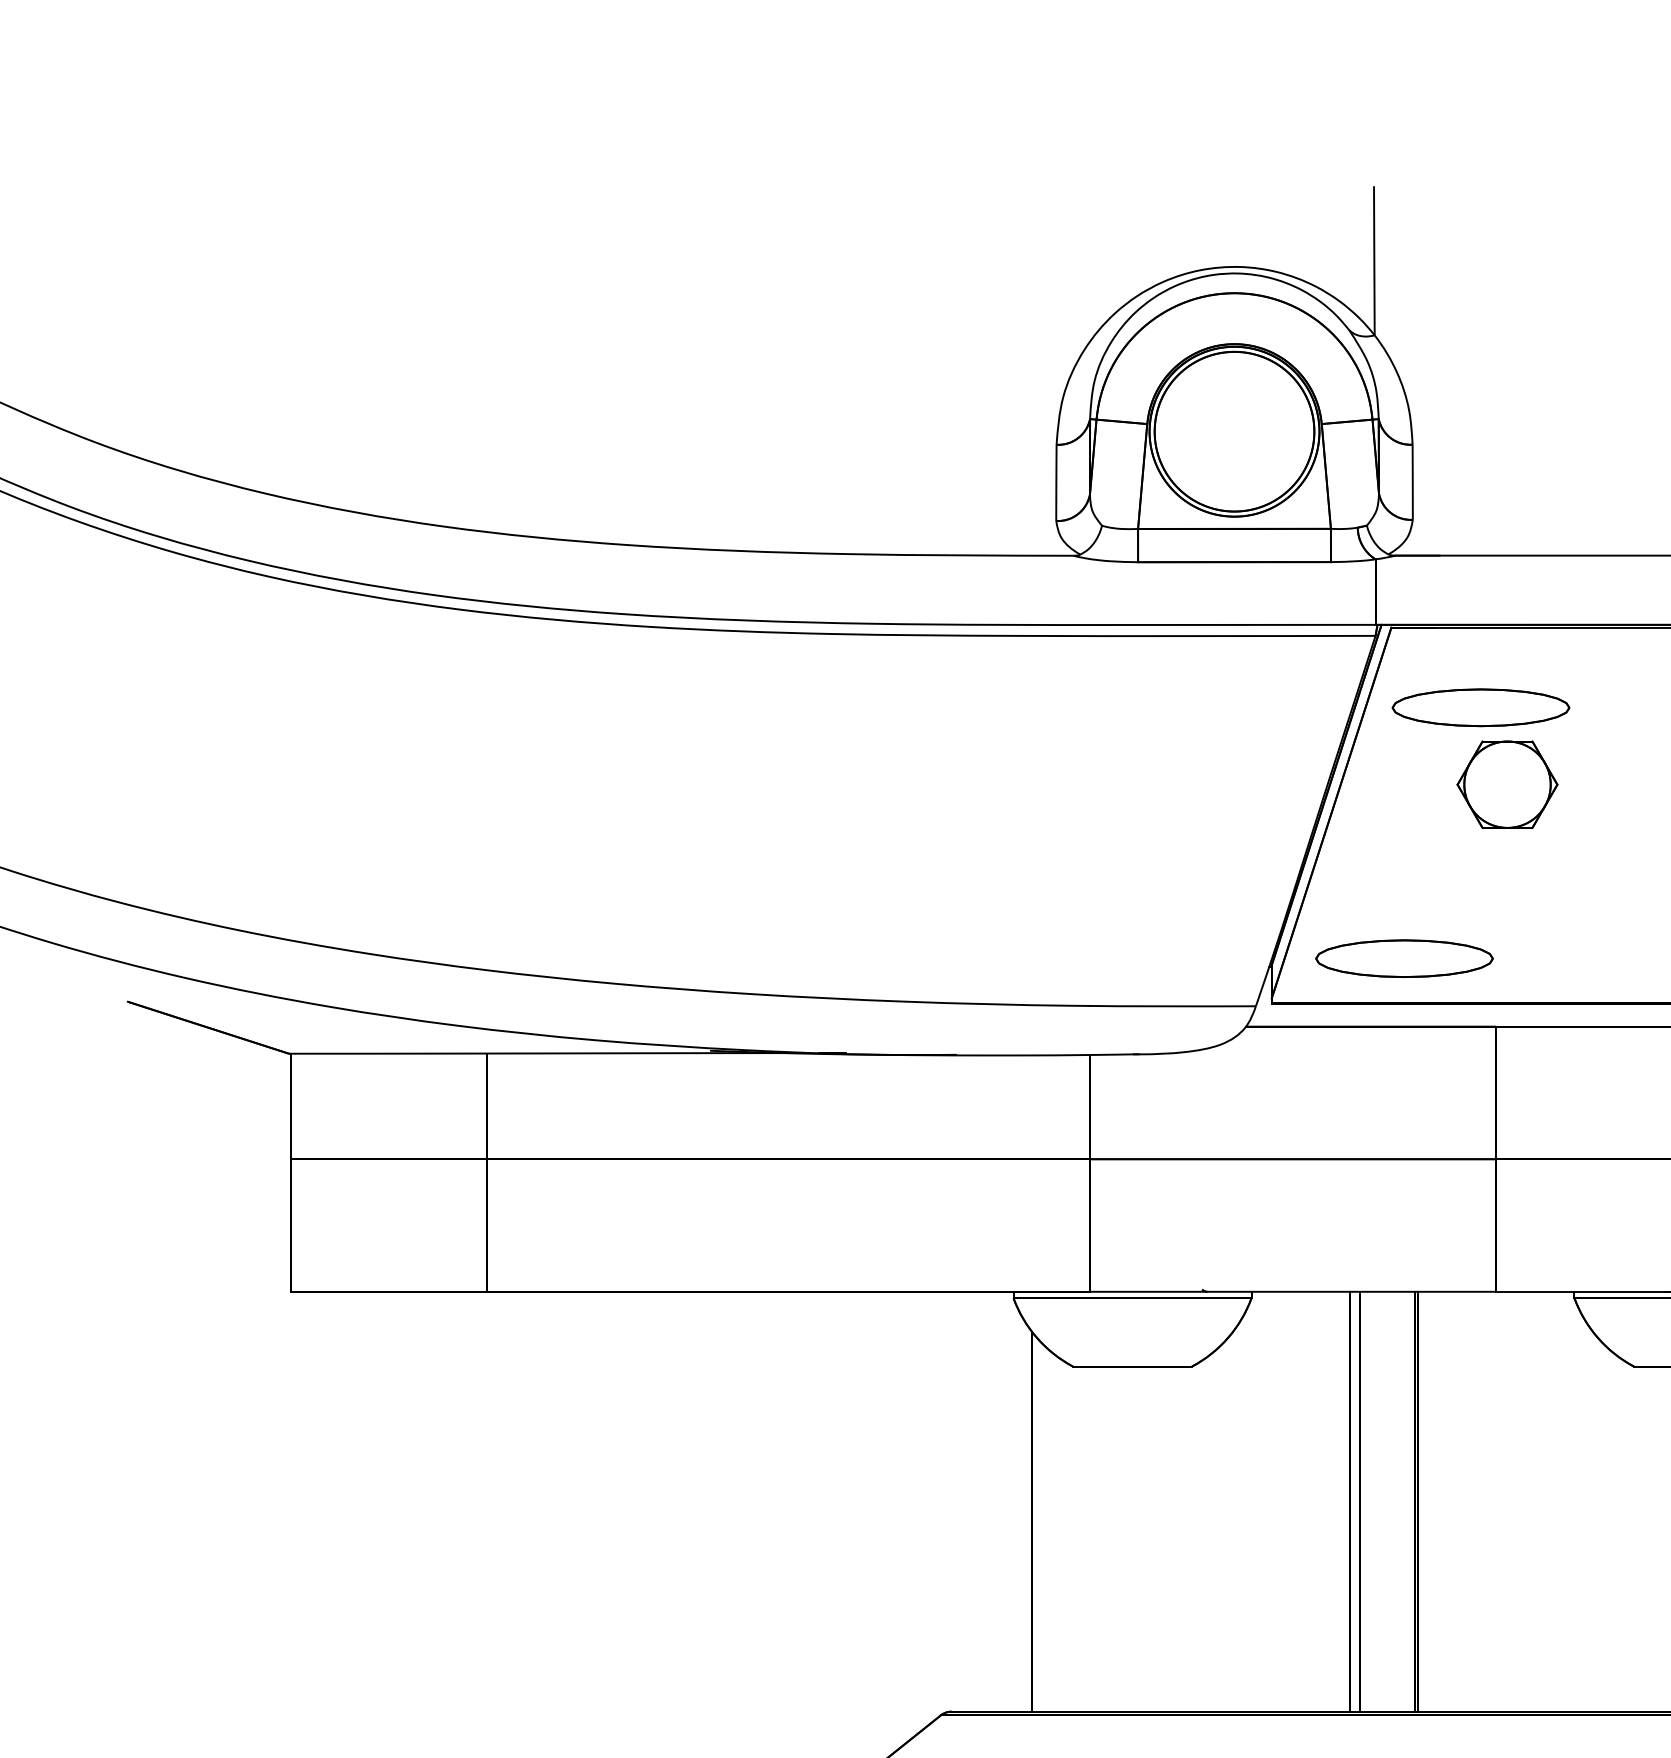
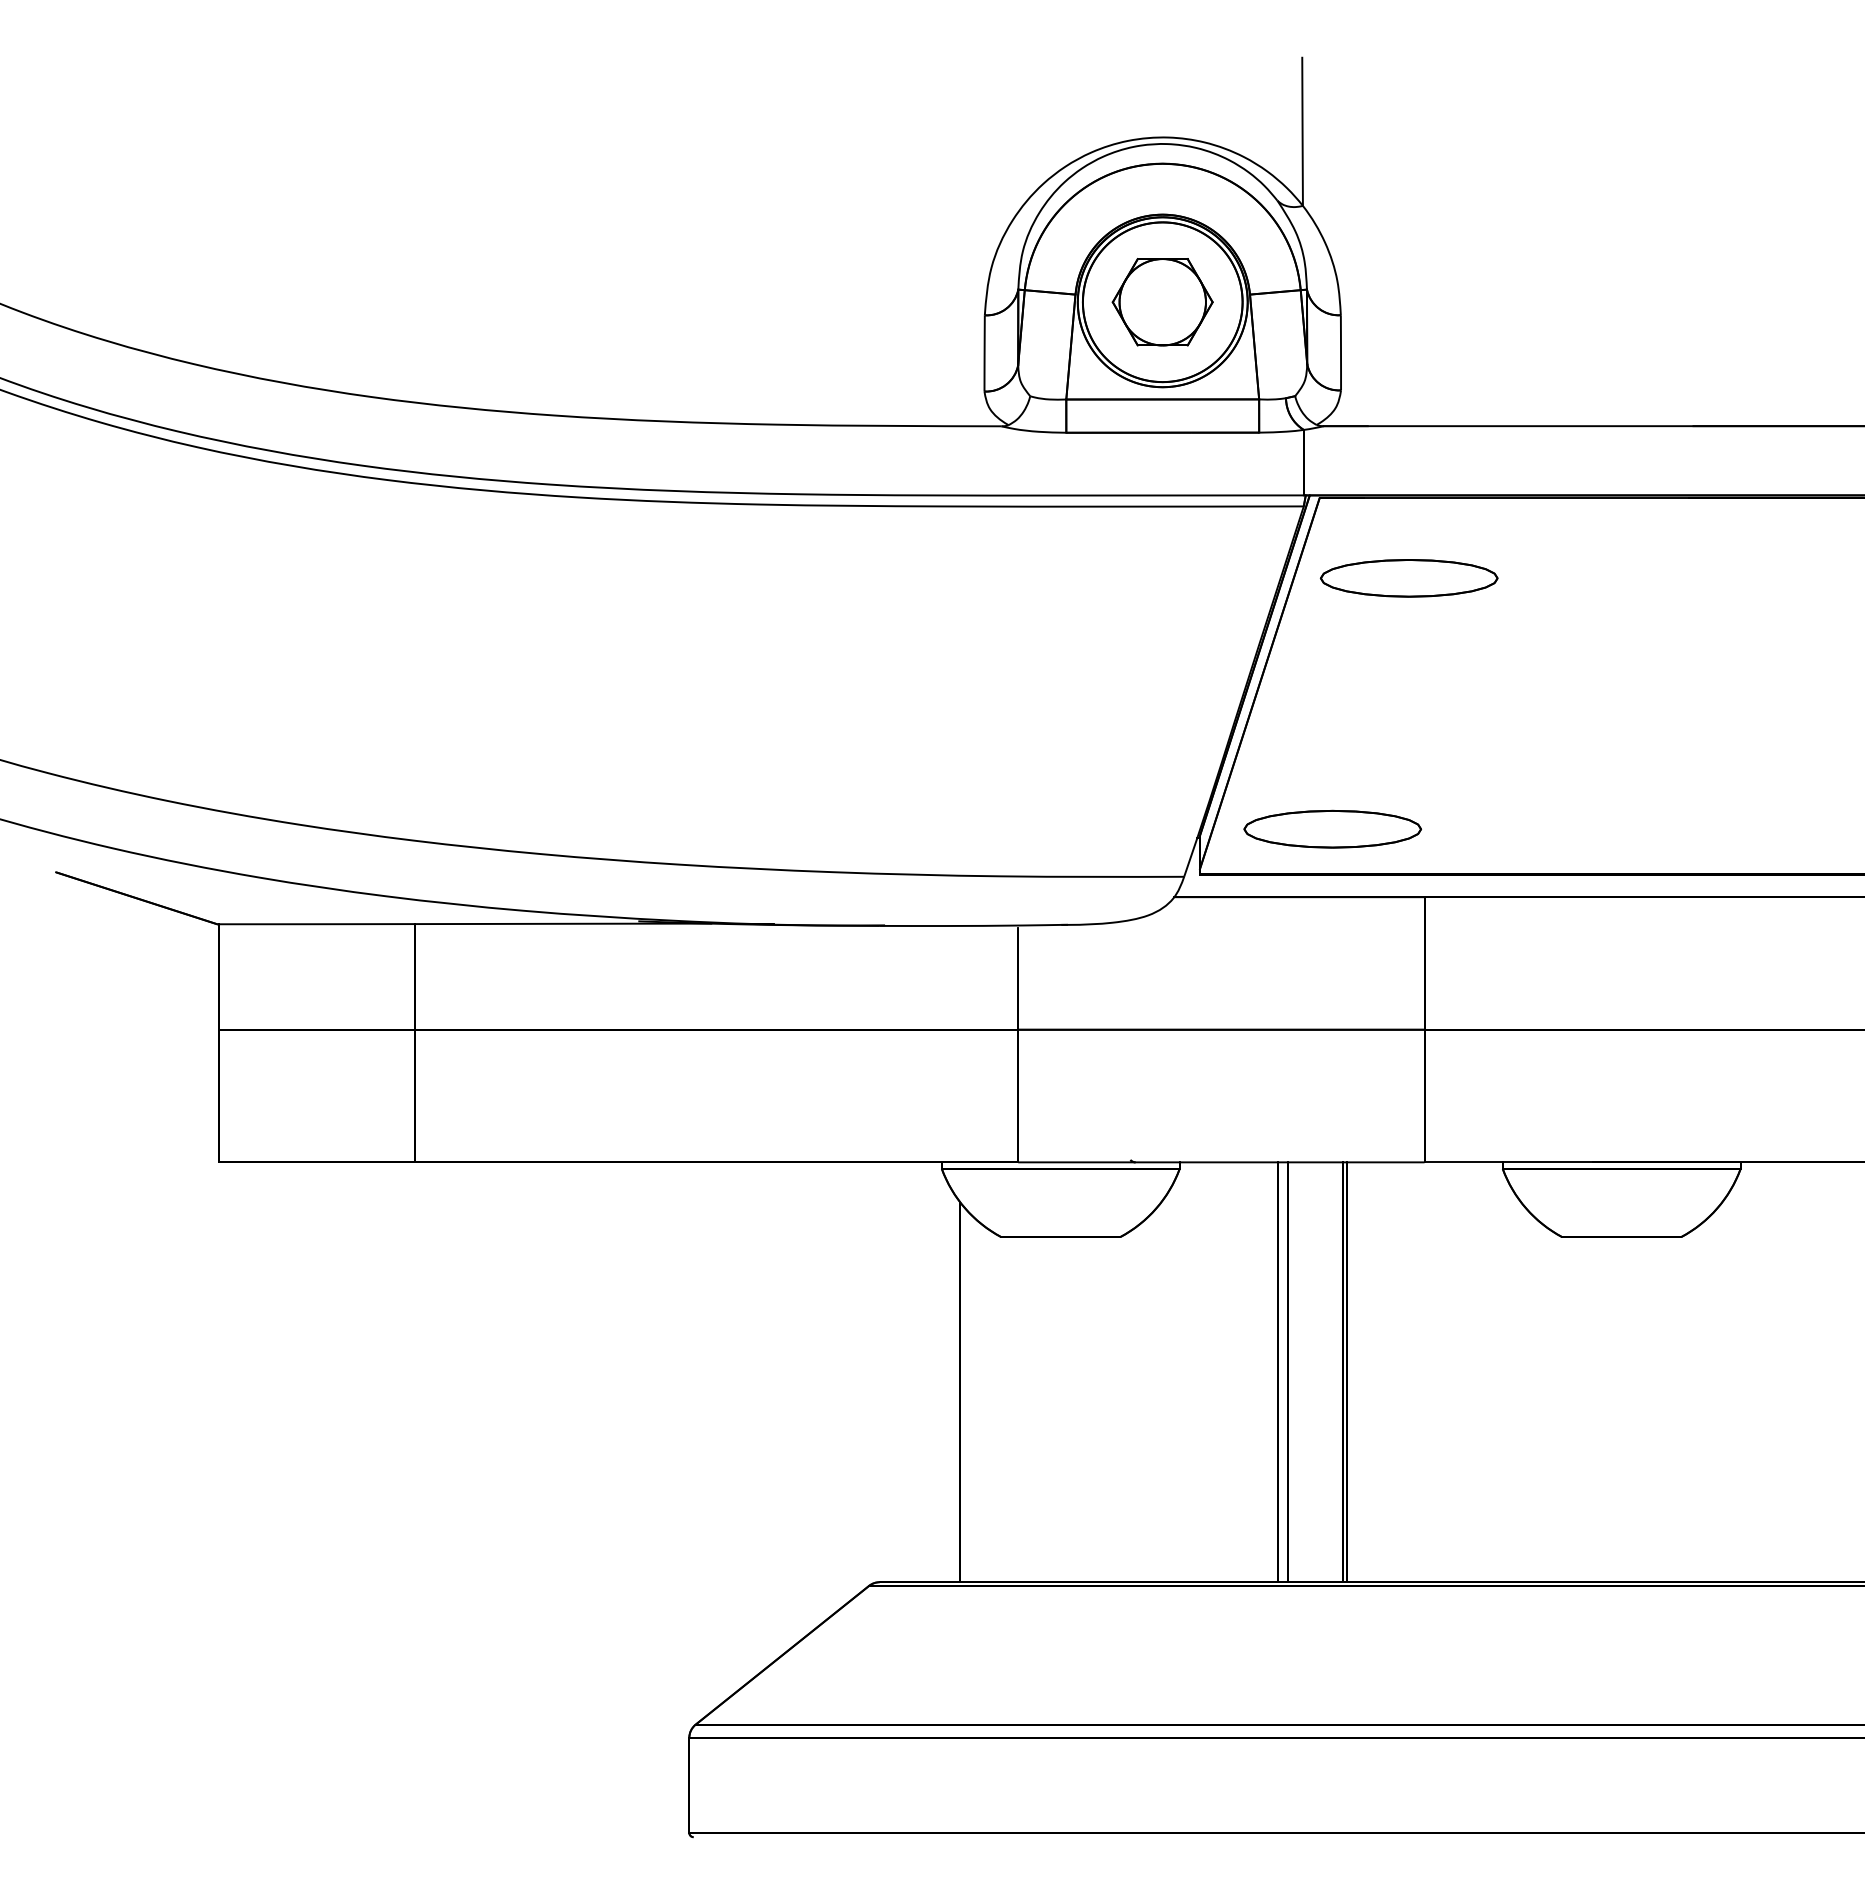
part: (1507, 784) -> (1162, 302), moved

